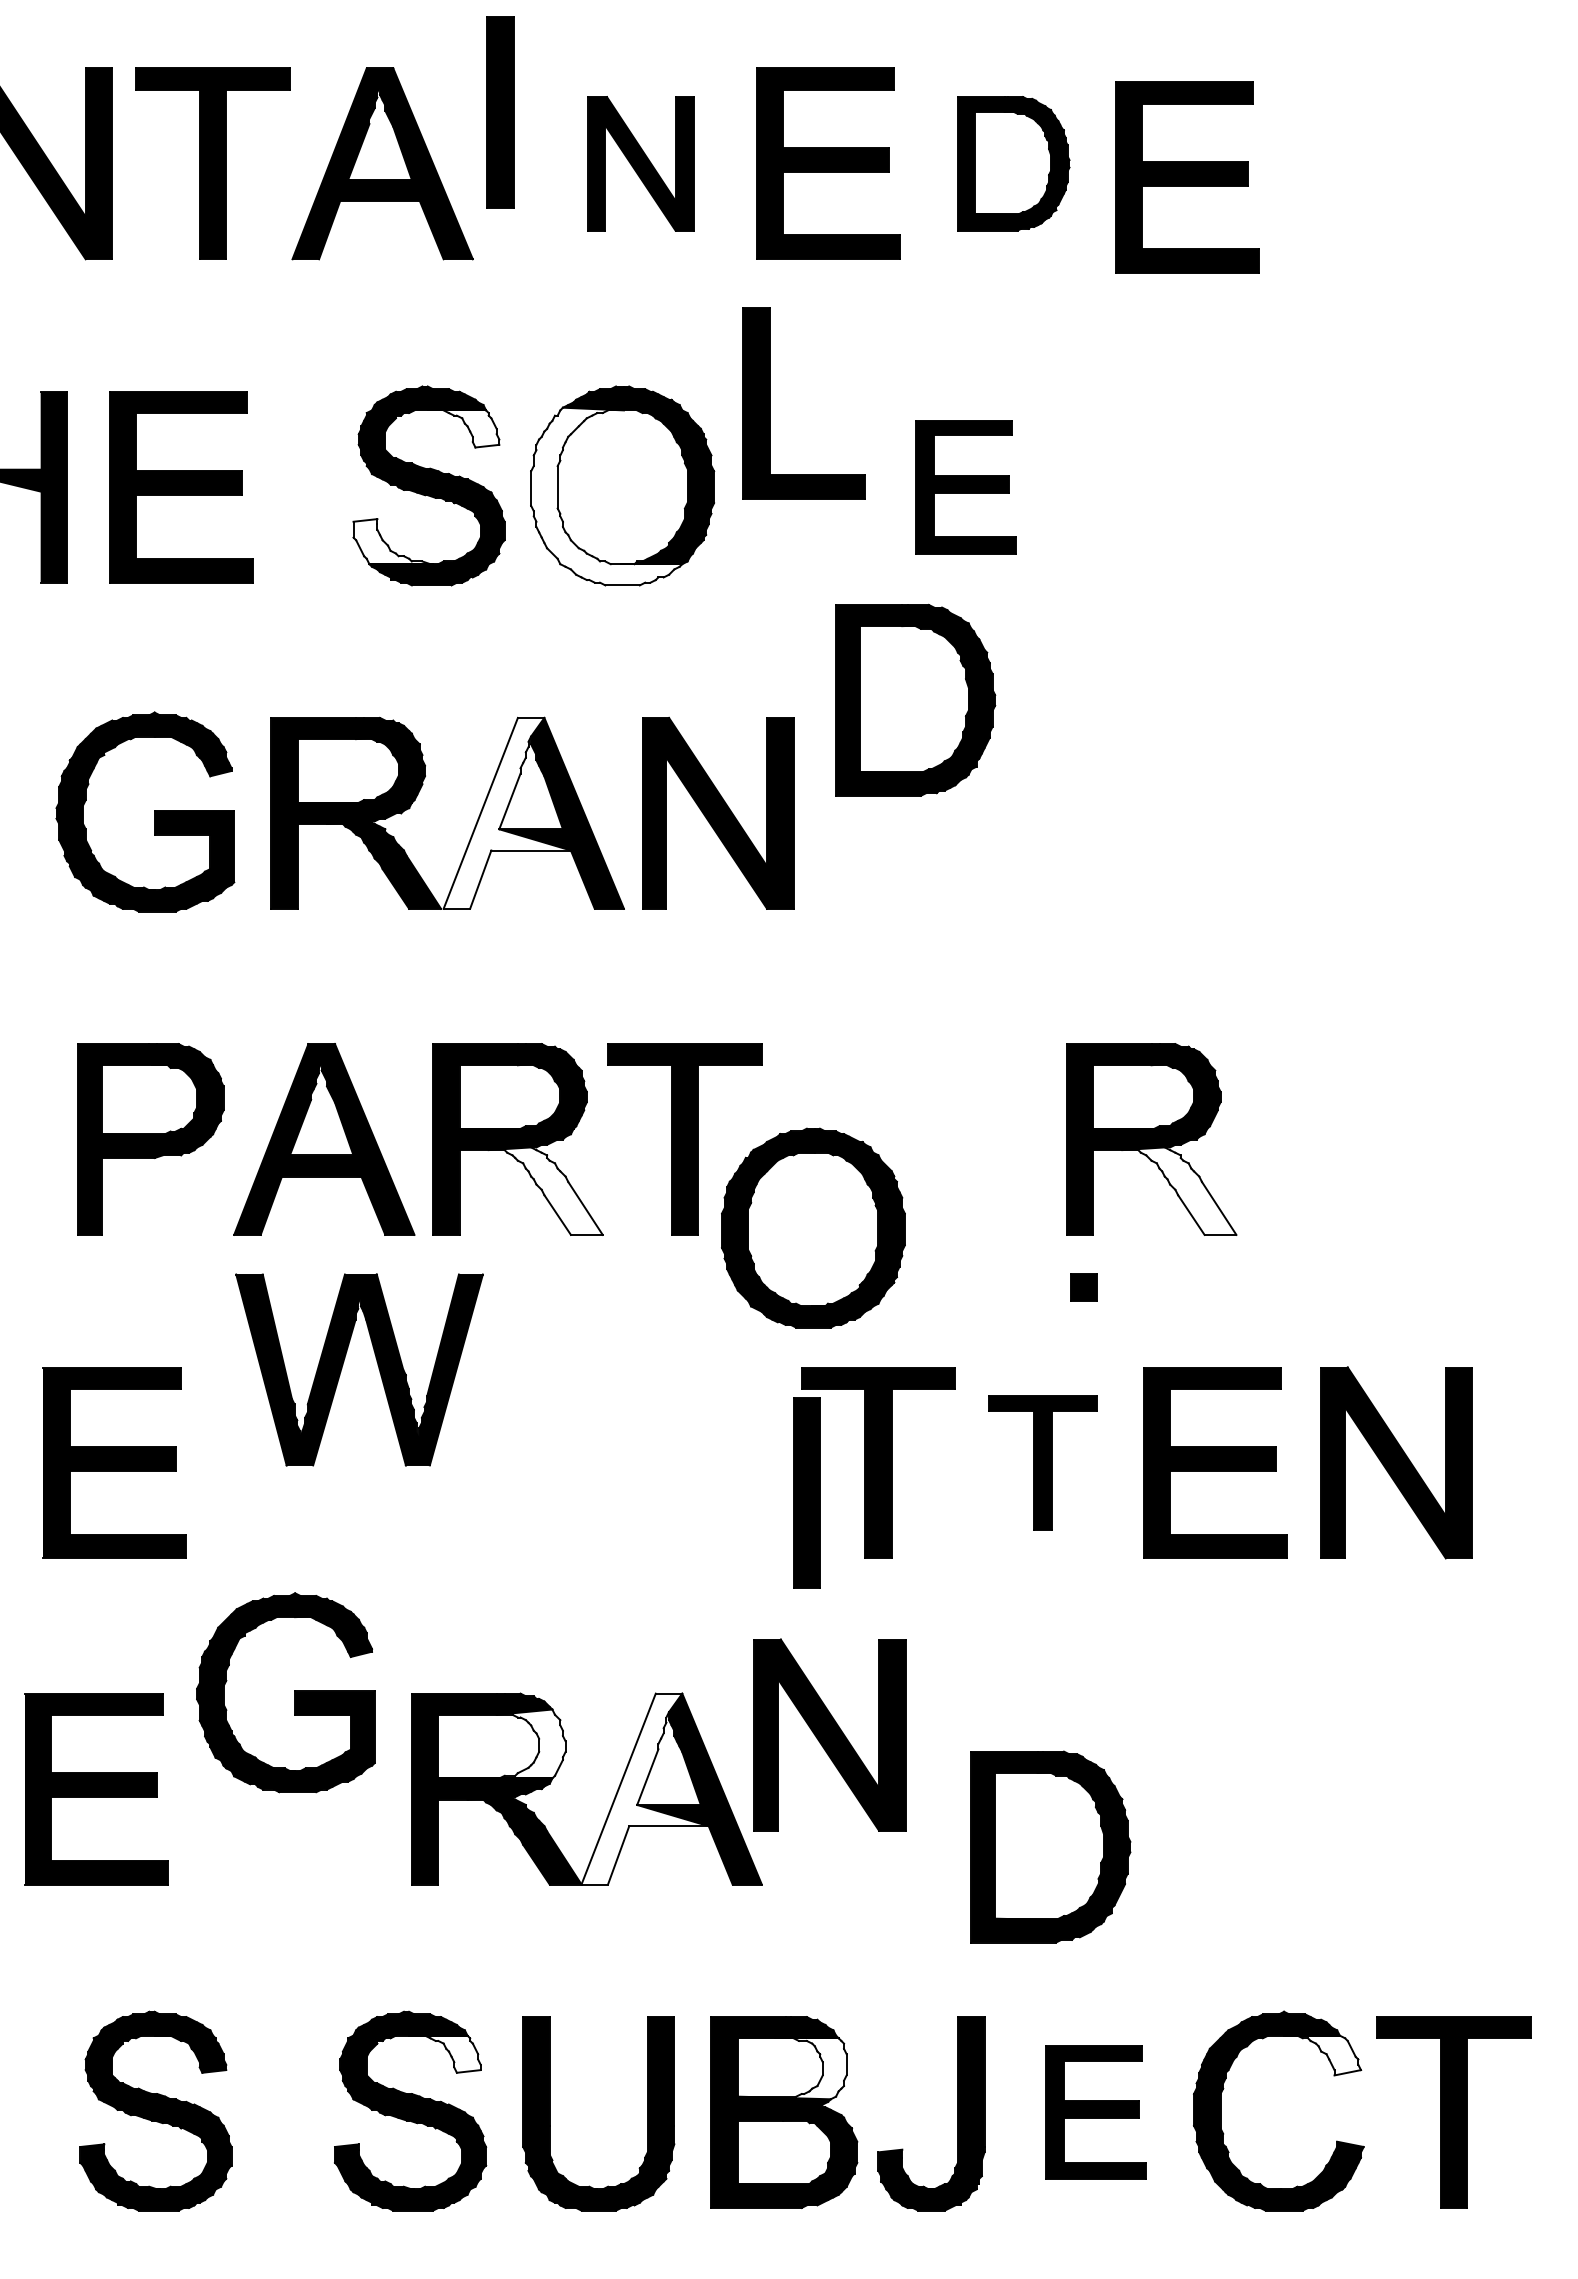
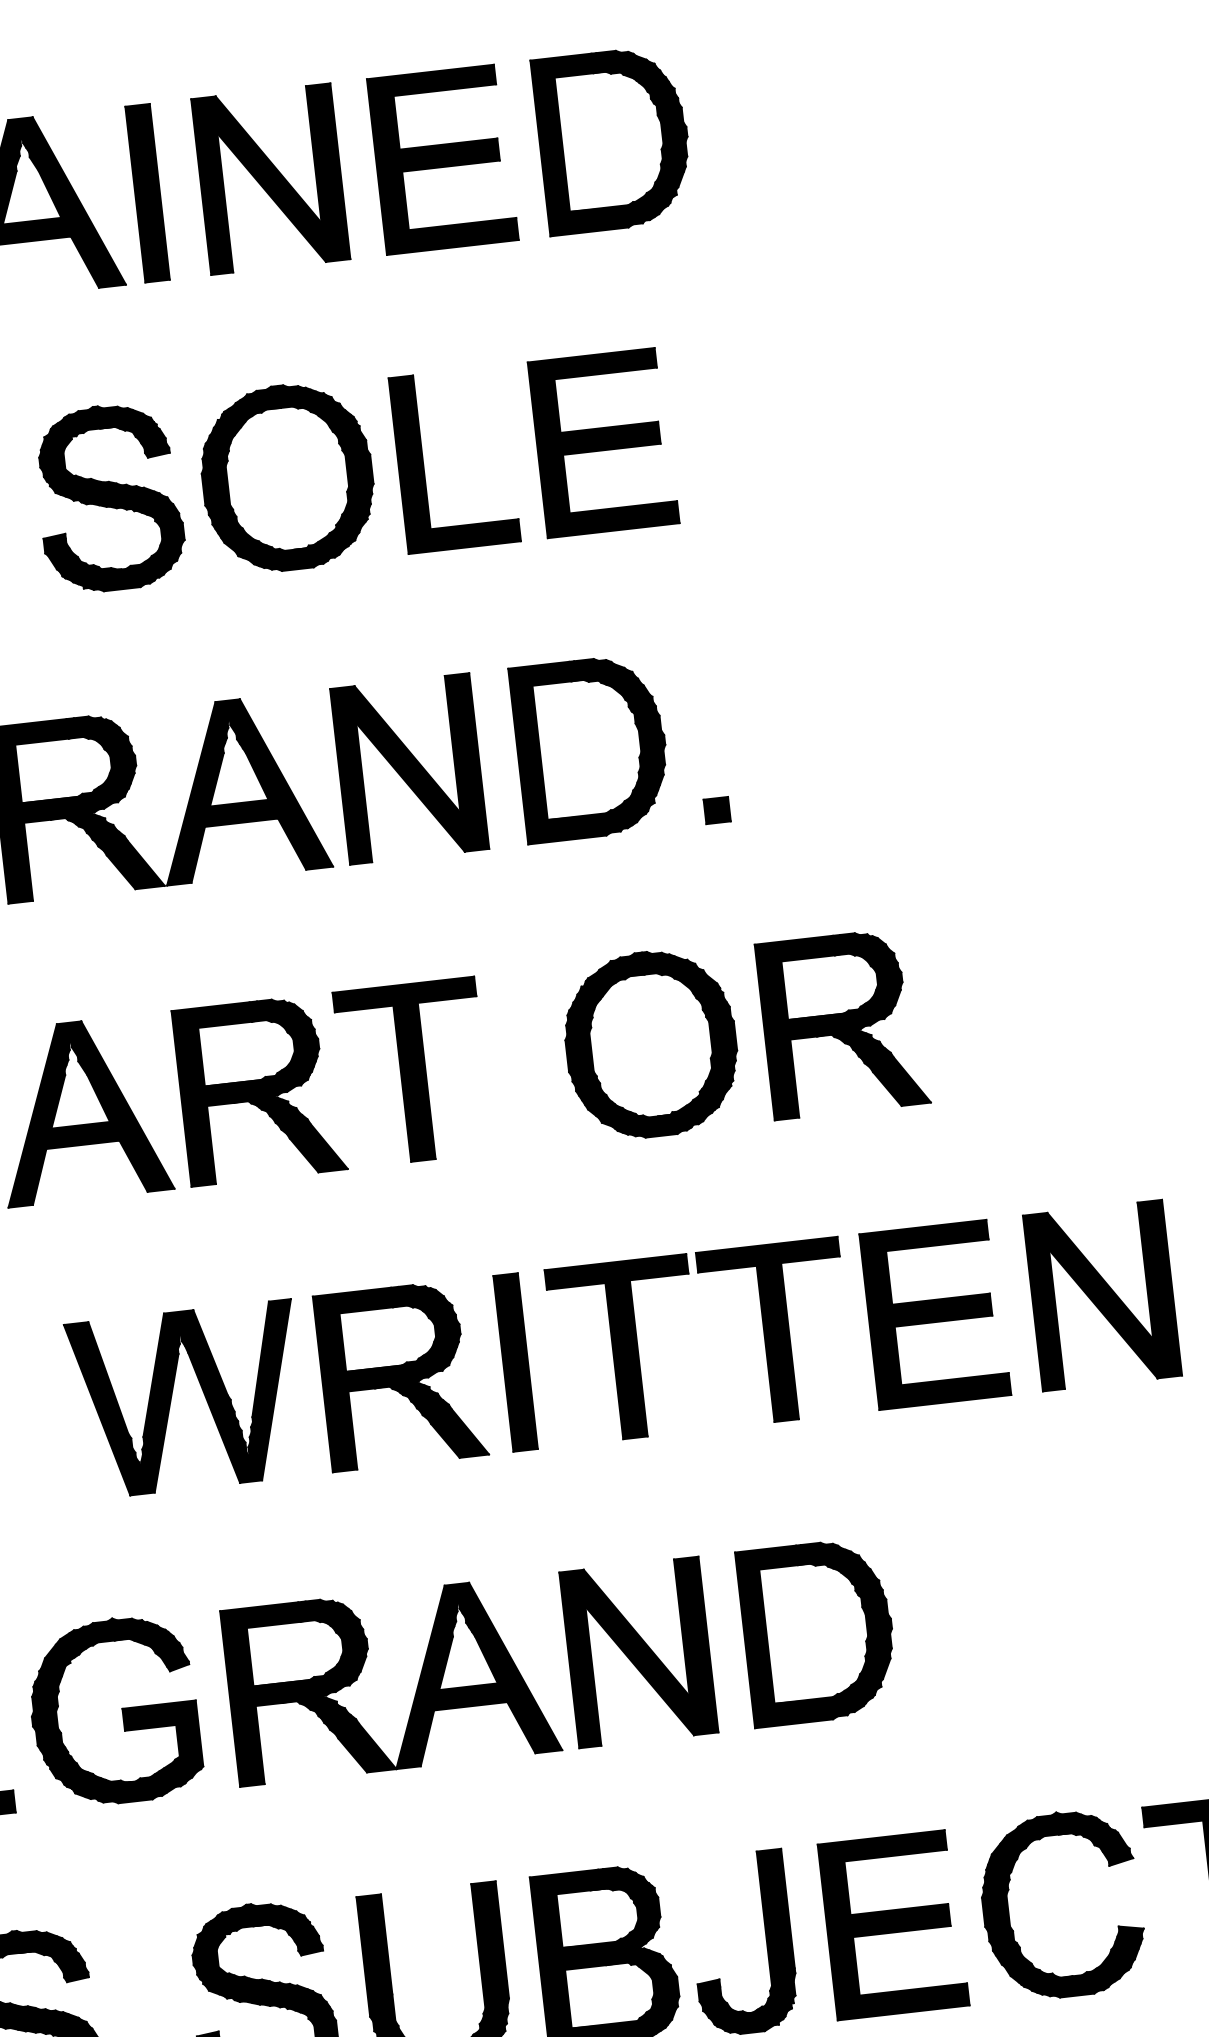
part: (500, 112) -> (147, 192), moved
part: (641, 163) -> (271, 178), size x1.43
part: (1013, 163) -> (613, 139), size x1.43
part: (1187, 177) -> (775, 134), removed
part: (770, 403) -> (423, 463), moved
fill: (471, 428) -> (142, 440), added
part: (965, 487) -> (603, 443), size x1.43
fill: (606, 496) -> (273, 489), added
fill: (391, 541) -> (80, 552), added
part: (915, 699) -> (591, 747), moved
fill: (506, 812) -> (214, 790), added
fill: (545, 1190) -> (290, 1134), added
fill: (1179, 1190) -> (873, 1067), added
part: (813, 1227) -> (651, 1043), moved
part: (1083, 1287) -> (716, 810), moved
part: (343, 1365) -> (172, 1397), moved
part: (634, 1462) -> (400, 1375), added
part: (1042, 1462) -> (776, 1332), size x1.43
part: (806, 1492) -> (514, 1362), moved
part: (294, 1692) -> (122, 1709), moved
part: (829, 1734) -> (638, 1651), moved
fill: (530, 1743) -> (334, 1644), added
fill: (644, 1788) -> (444, 1674), added
part: (1050, 1846) -> (817, 1631), moved
fill: (452, 2053) -> (295, 1938), added
fill: (1329, 2055) -> (1102, 1848), added
fill: (791, 2068) -> (608, 1916), added
part: (1095, 2112) -> (893, 1925), size x1.43

